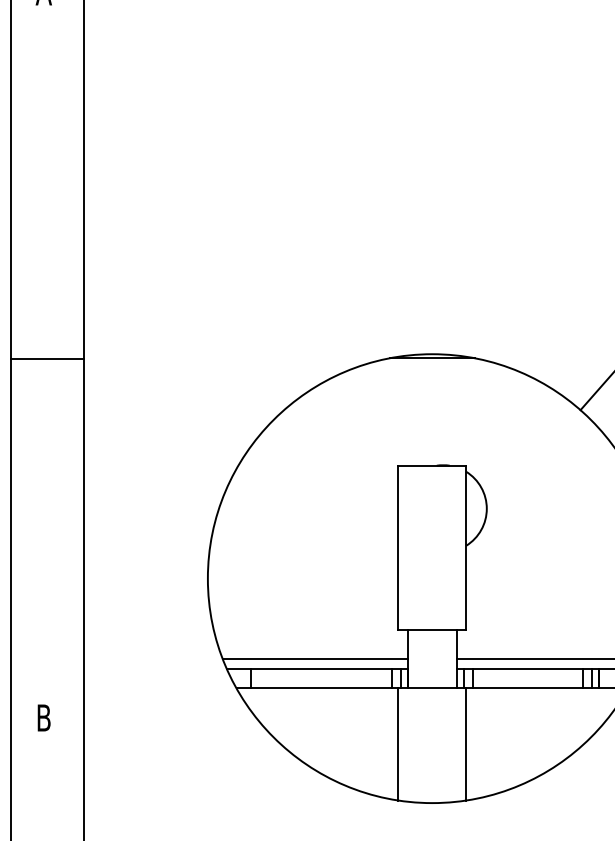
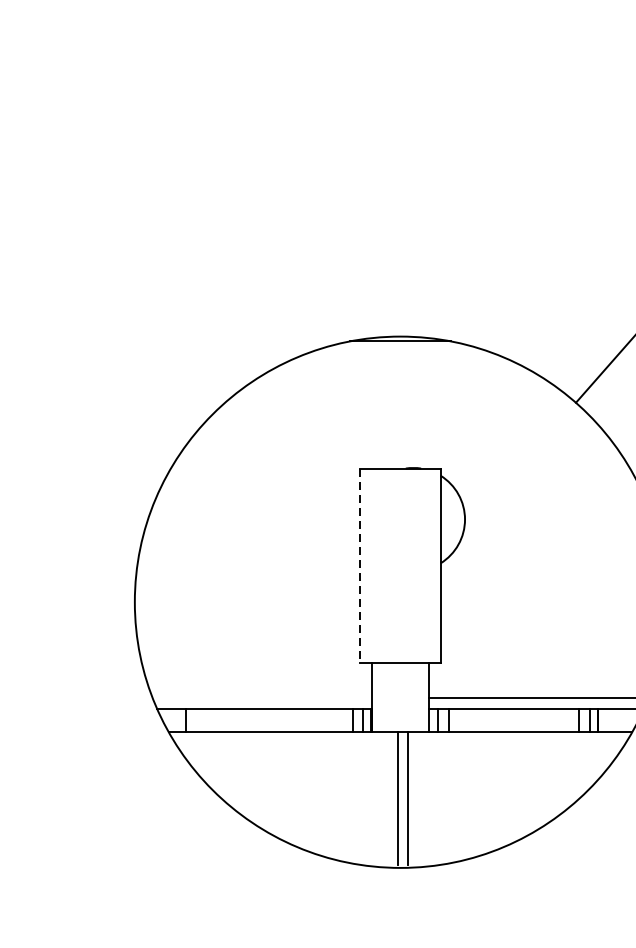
line: (398, 548) -> (360, 566), solid -> dashed
line: (315, 659) -> (262, 697), removed
line: (398, 744) -> (407, 798), moved
line: (466, 744) -> (398, 798), moved

